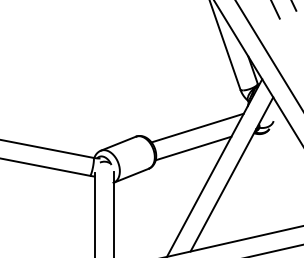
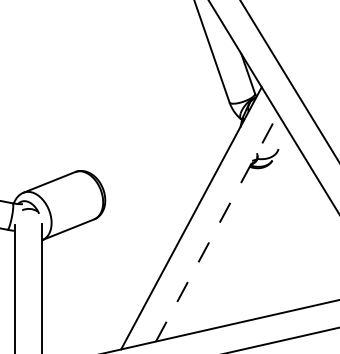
line: (197, 127) -> (166, 158), removed
line: (193, 148) -> (160, 189), removed
line: (232, 174) -> (217, 227), solid -> dashed

